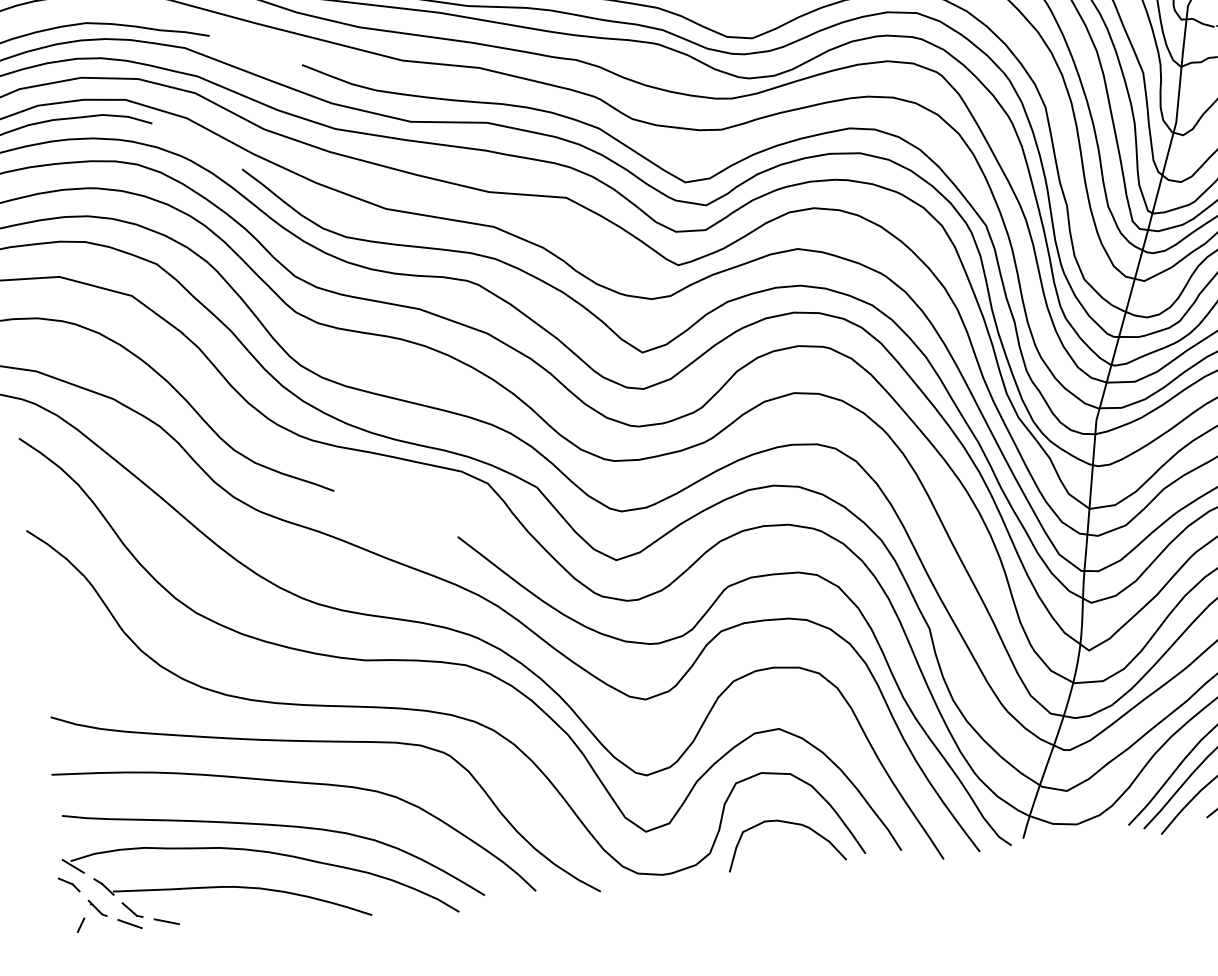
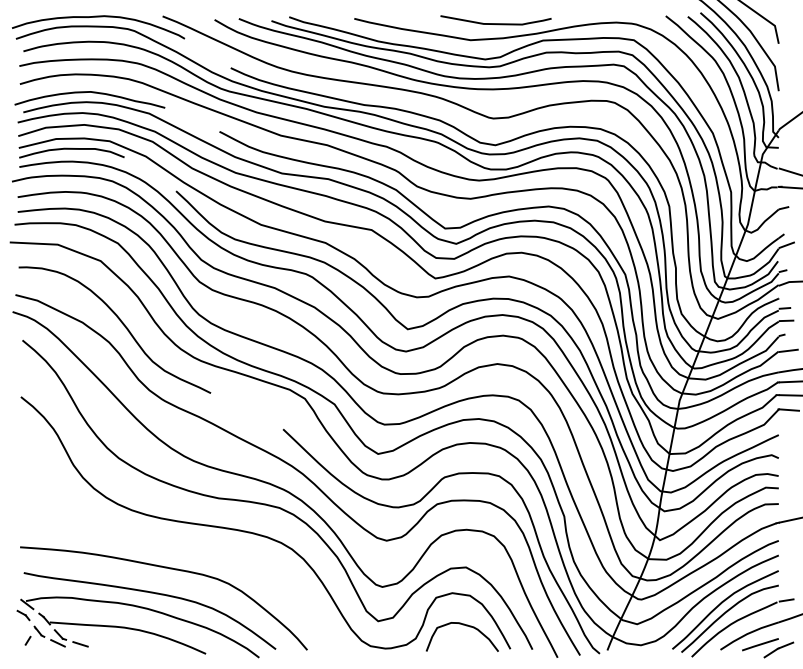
curve: (328, 743) -> (190, 546), removed

